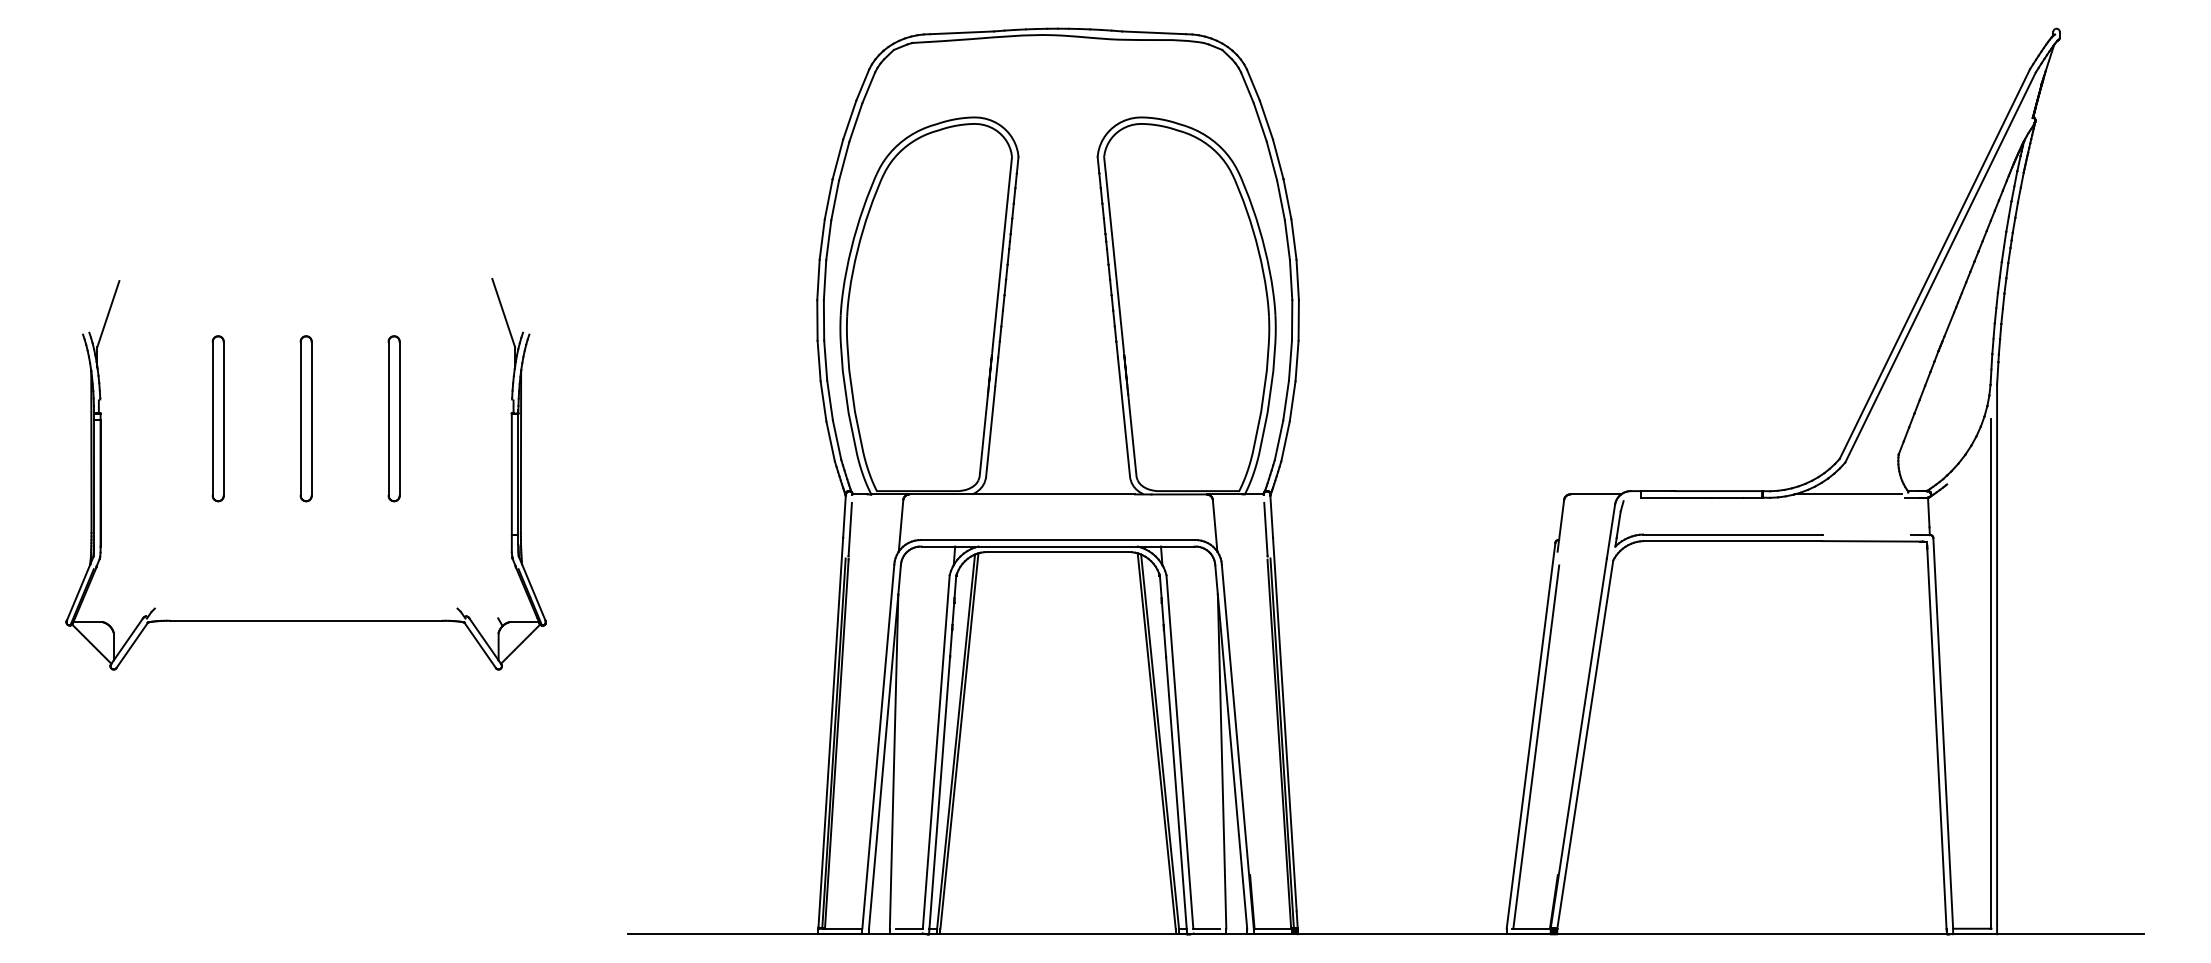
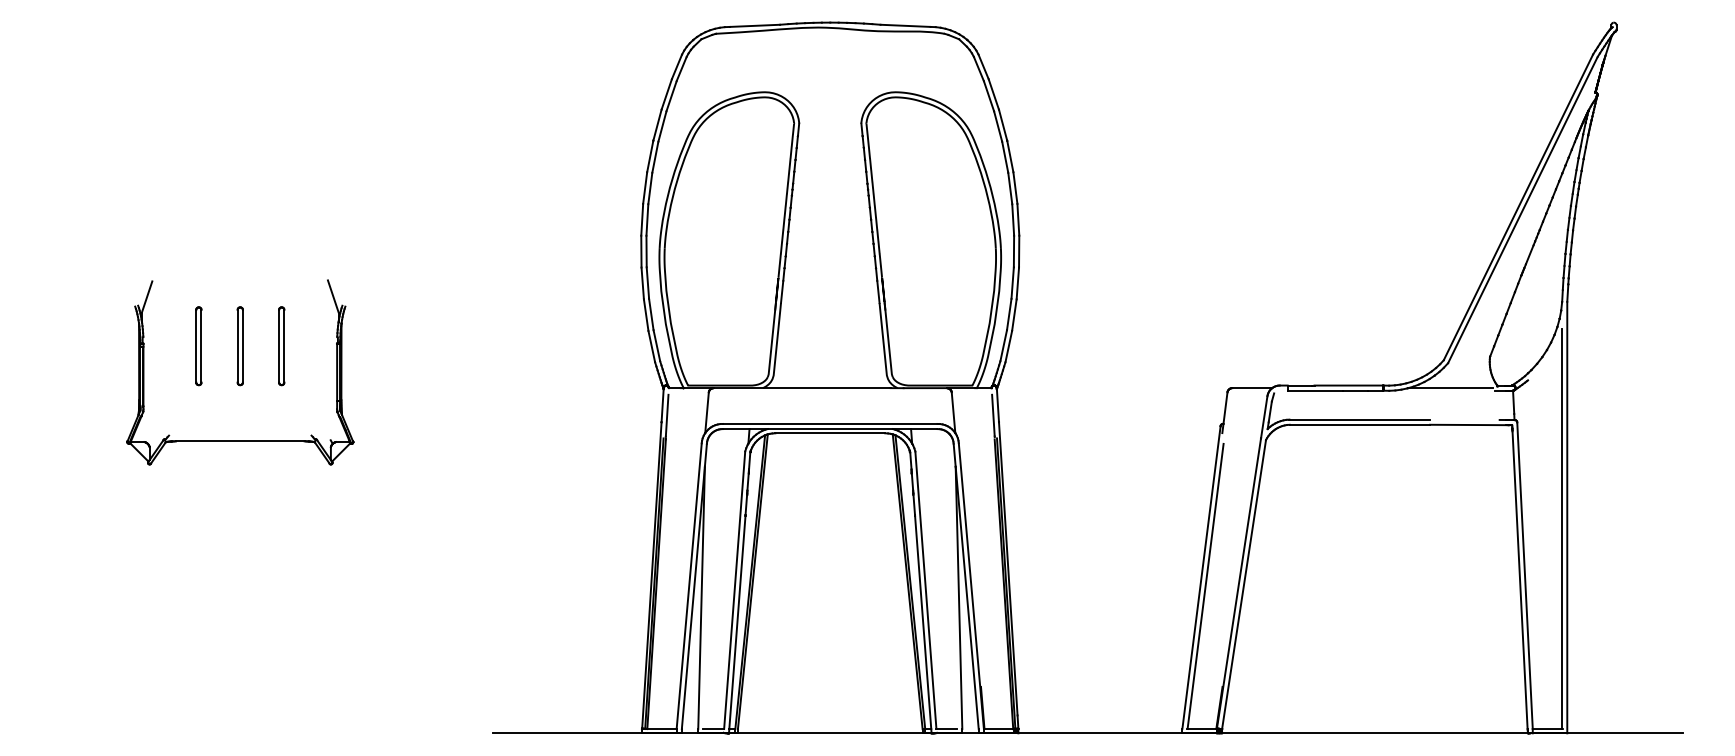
part: (306, 474) -> (240, 372), size x0.6

